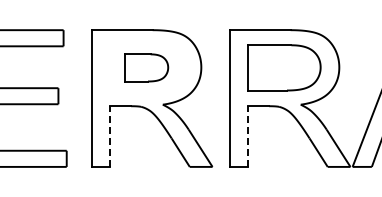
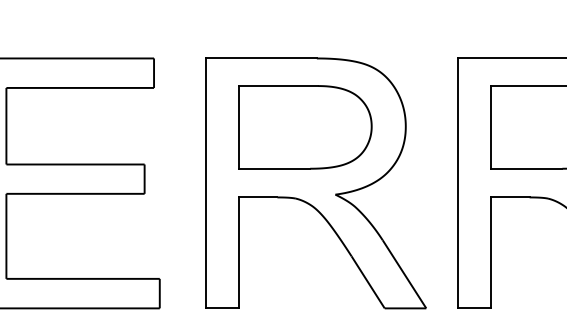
part: (146, 67) -> (305, 126), size x1.67
line: (110, 136) -> (239, 252), dashed -> solid
line: (248, 136) -> (492, 252), dashed -> solid

